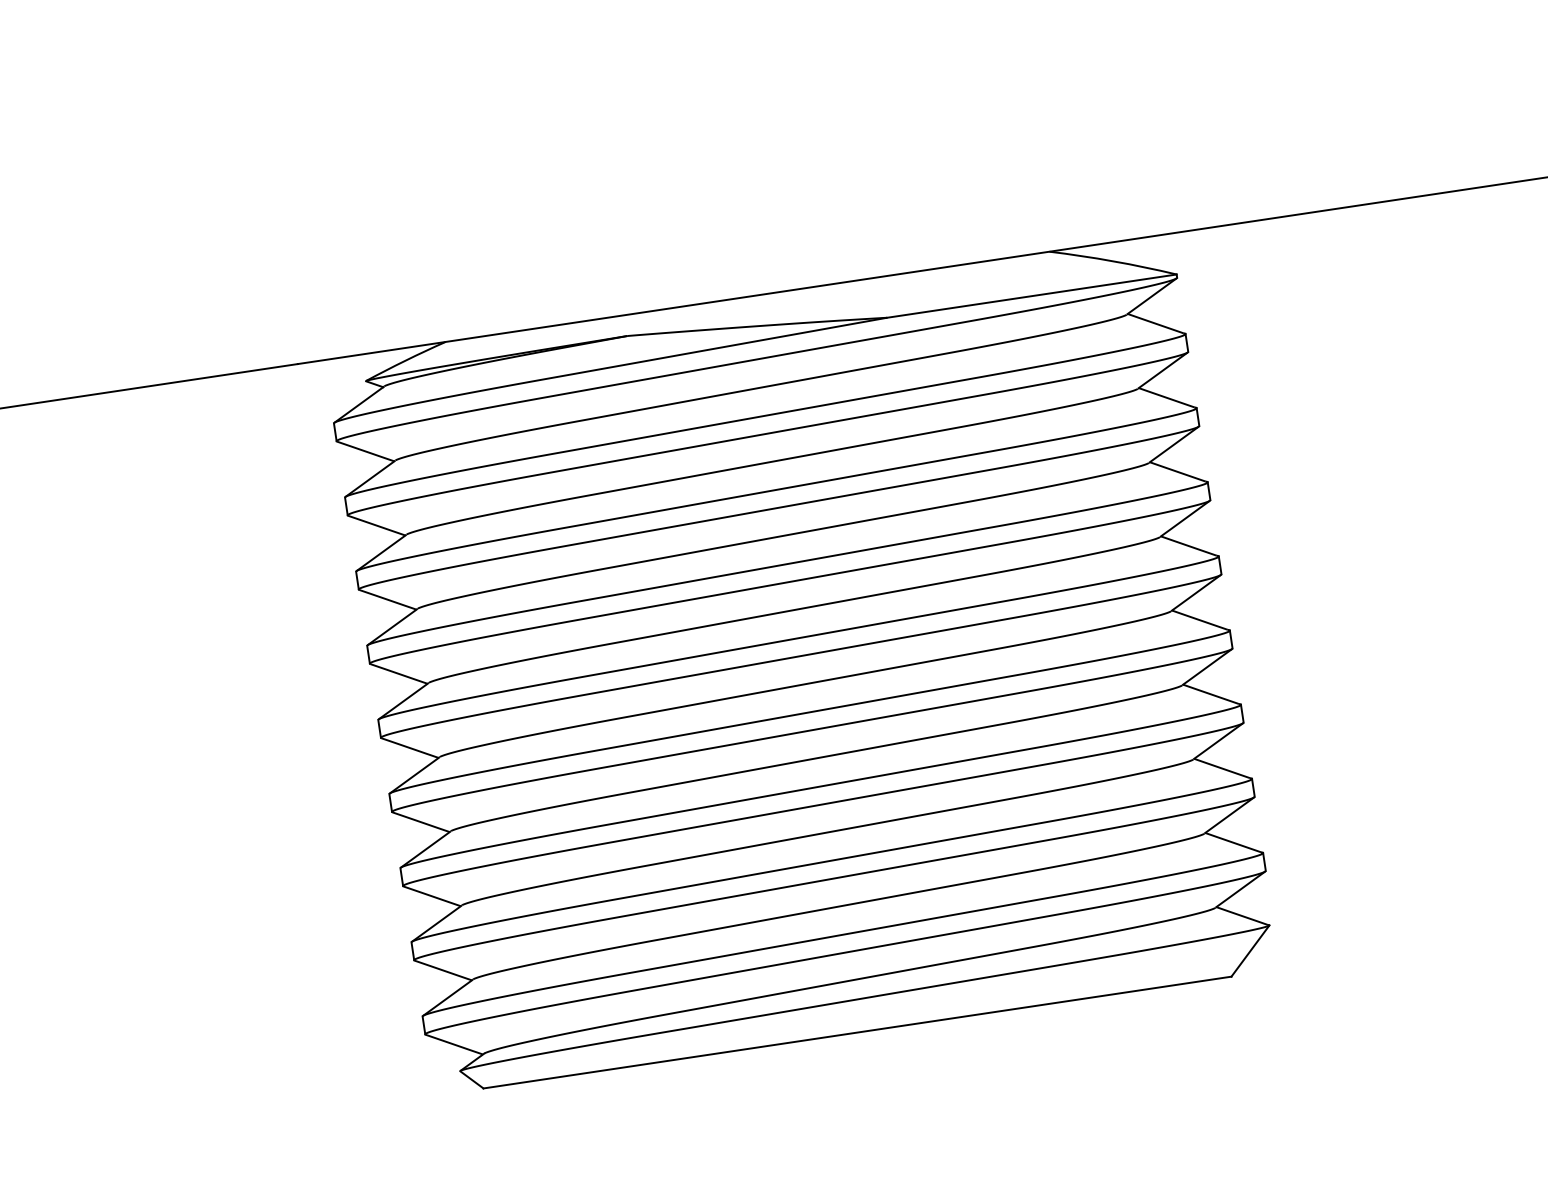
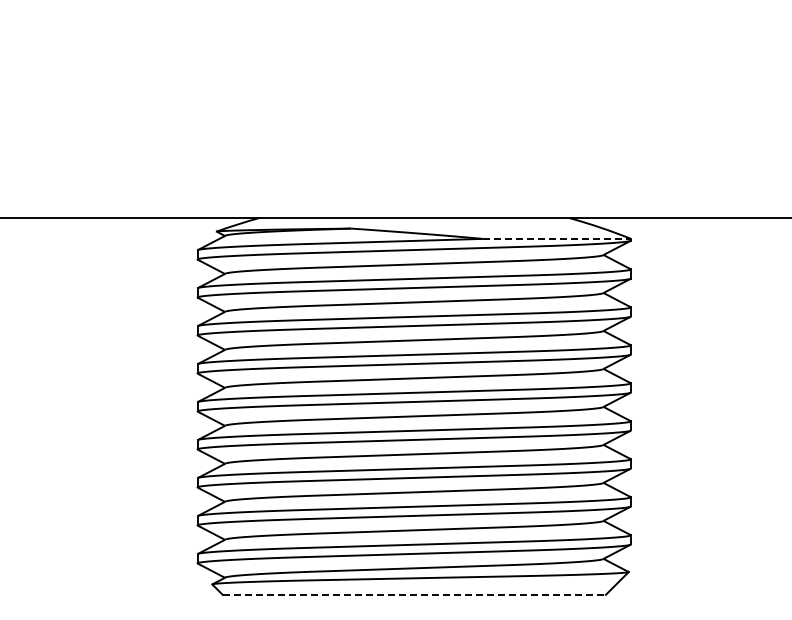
line: (1033, 295) -> (557, 238), solid -> dashed
line: (857, 1031) -> (414, 594), solid -> dashed

